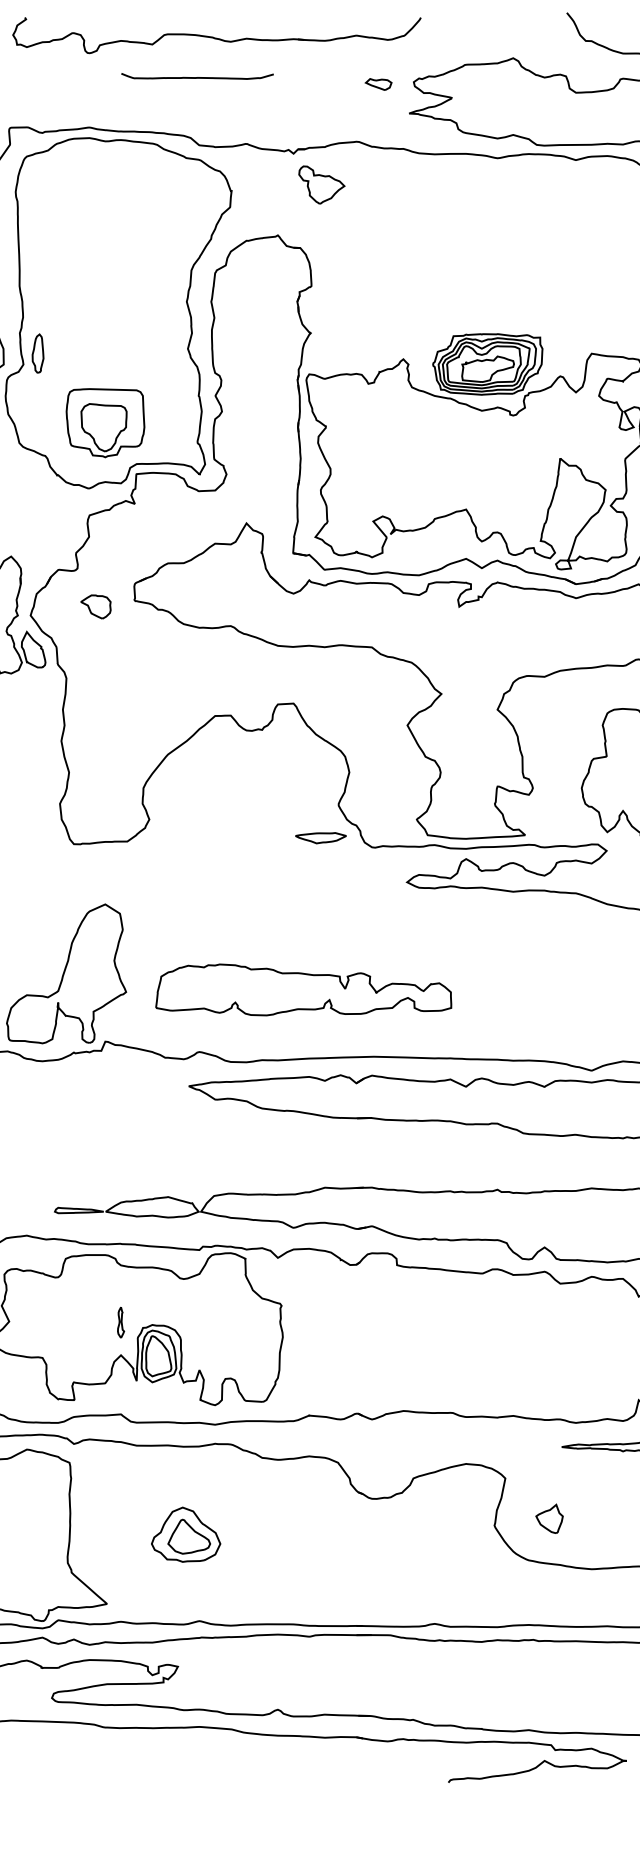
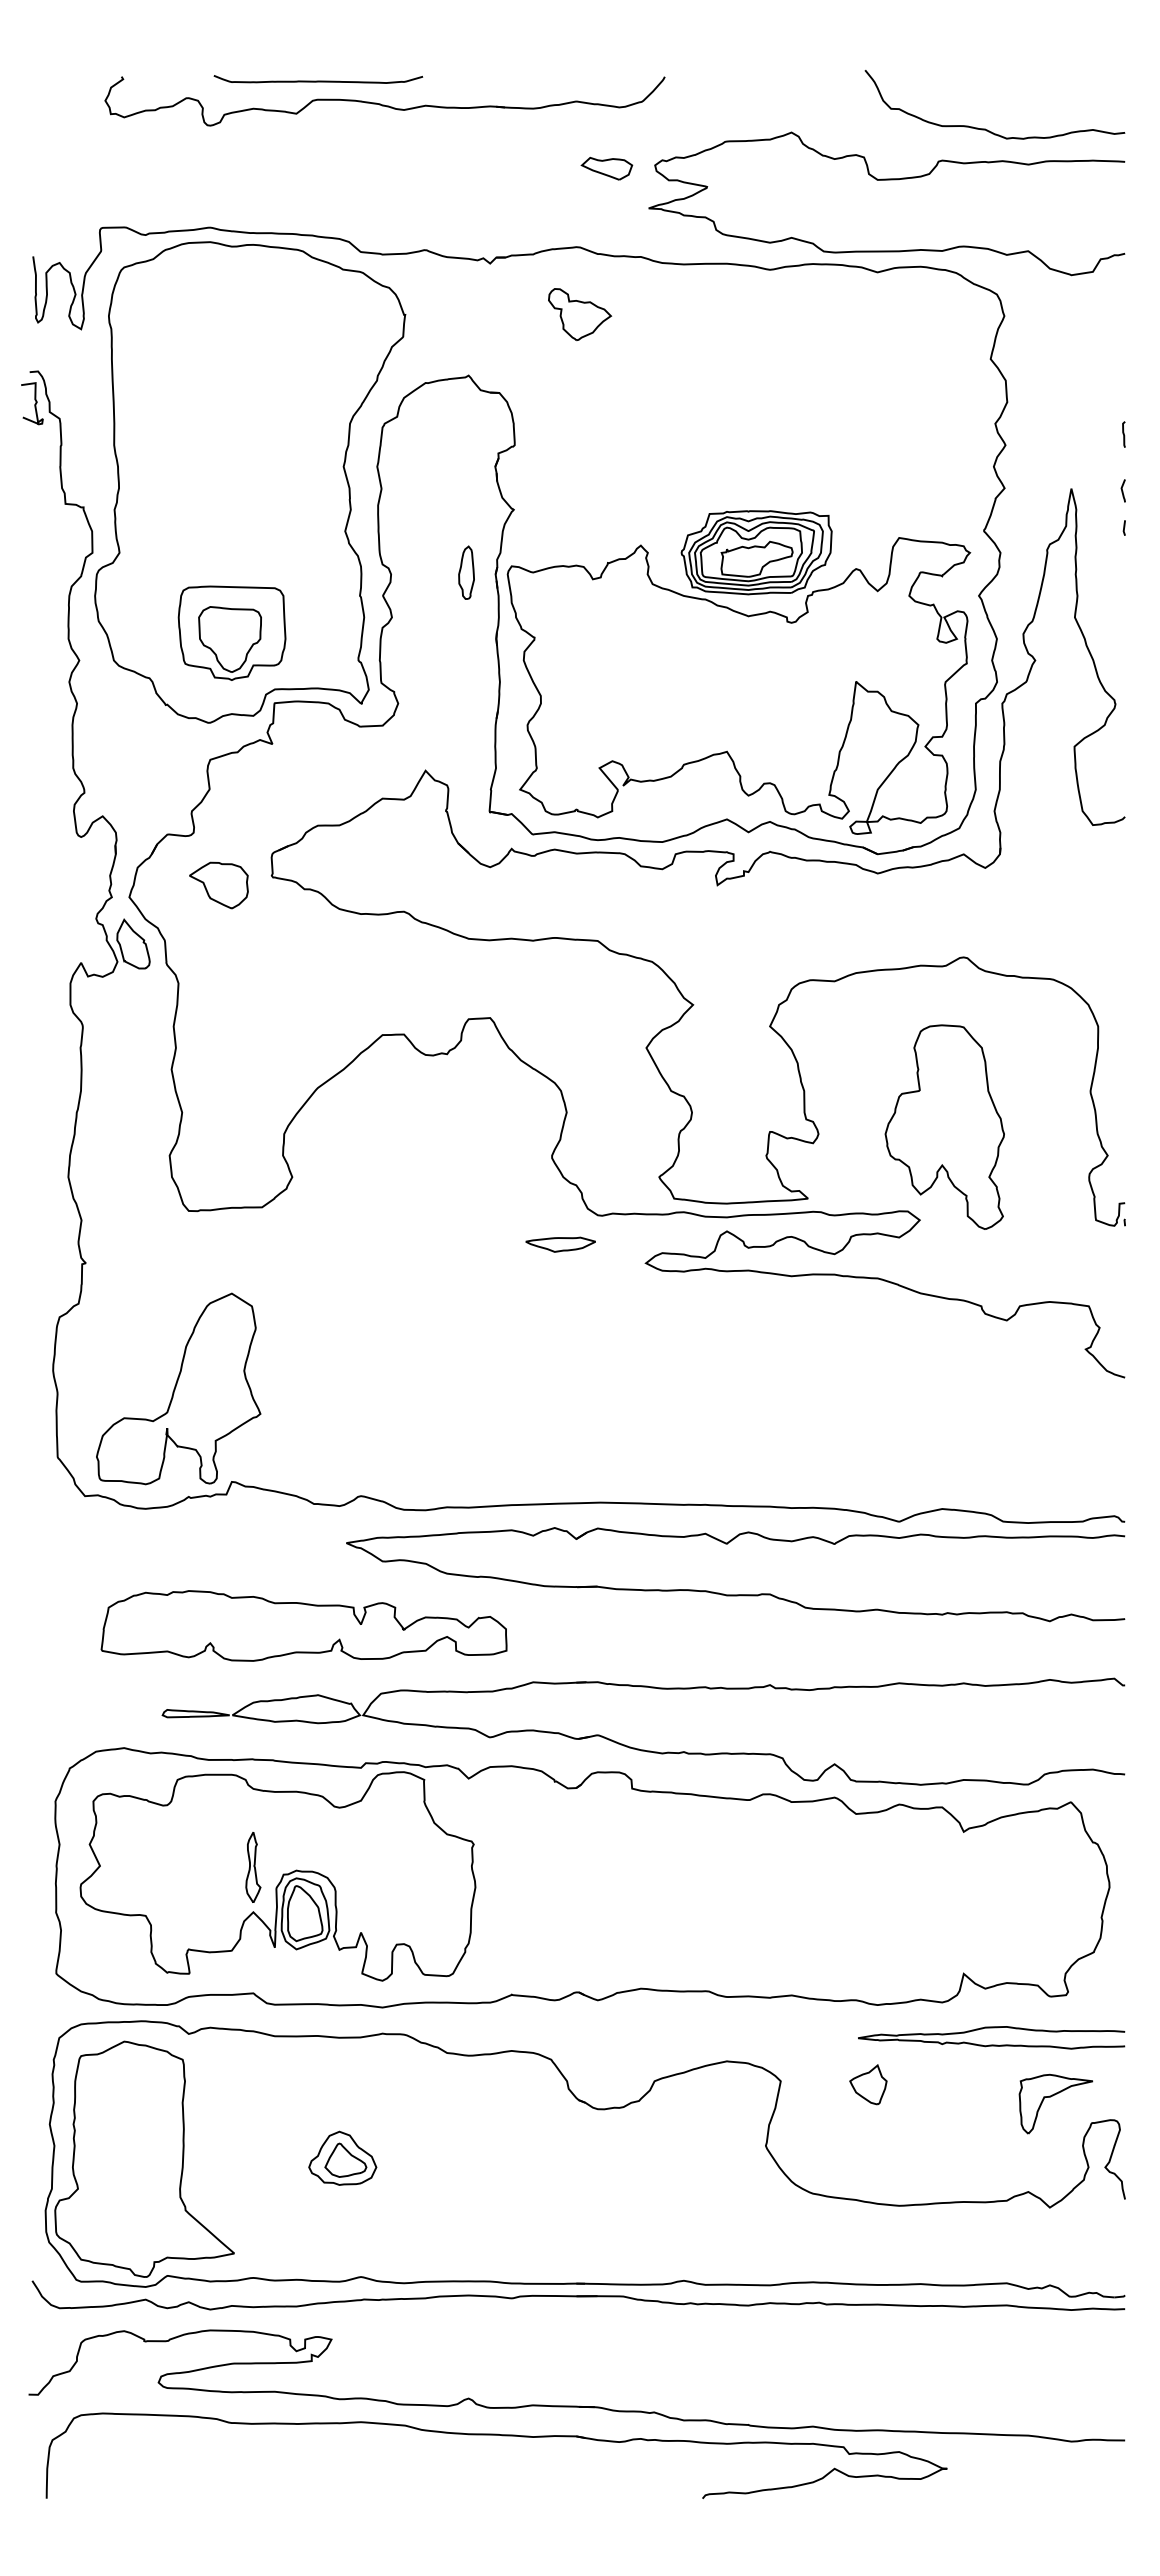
curve: (197, 77) -> (318, 80), moved
part: (378, 84) -> (606, 168), size x1.43
part: (322, 185) -> (580, 314), moved
part: (38, 353) -> (466, 572), moved
part: (95, 606) -> (218, 885), size x1.43
part: (320, 838) -> (560, 1244), moved
part: (303, 989) -> (303, 1625), moved
part: (121, 1322) -> (253, 1867), size x1.67
part: (549, 1518) -> (868, 2084), moved
part: (185, 1534) -> (342, 2157), size x0.71

